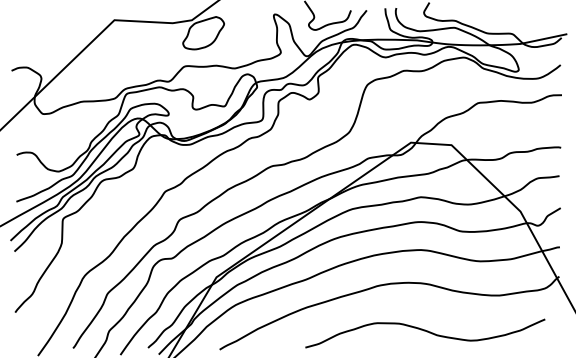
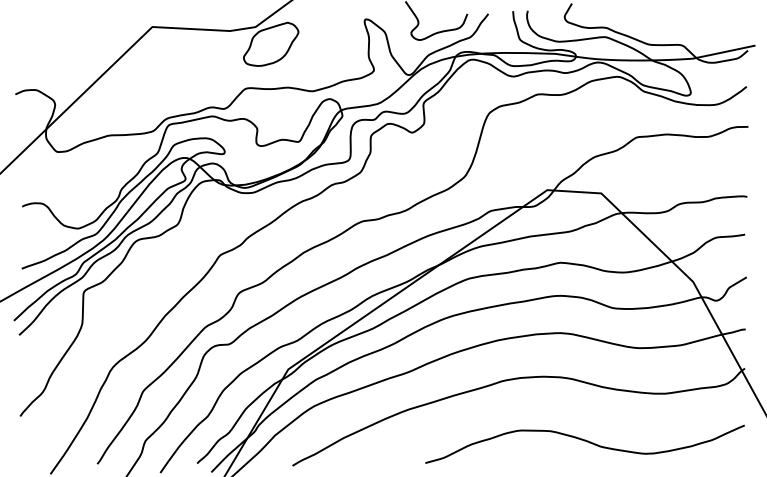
curve: (425, 331) -> (585, 441), moved

